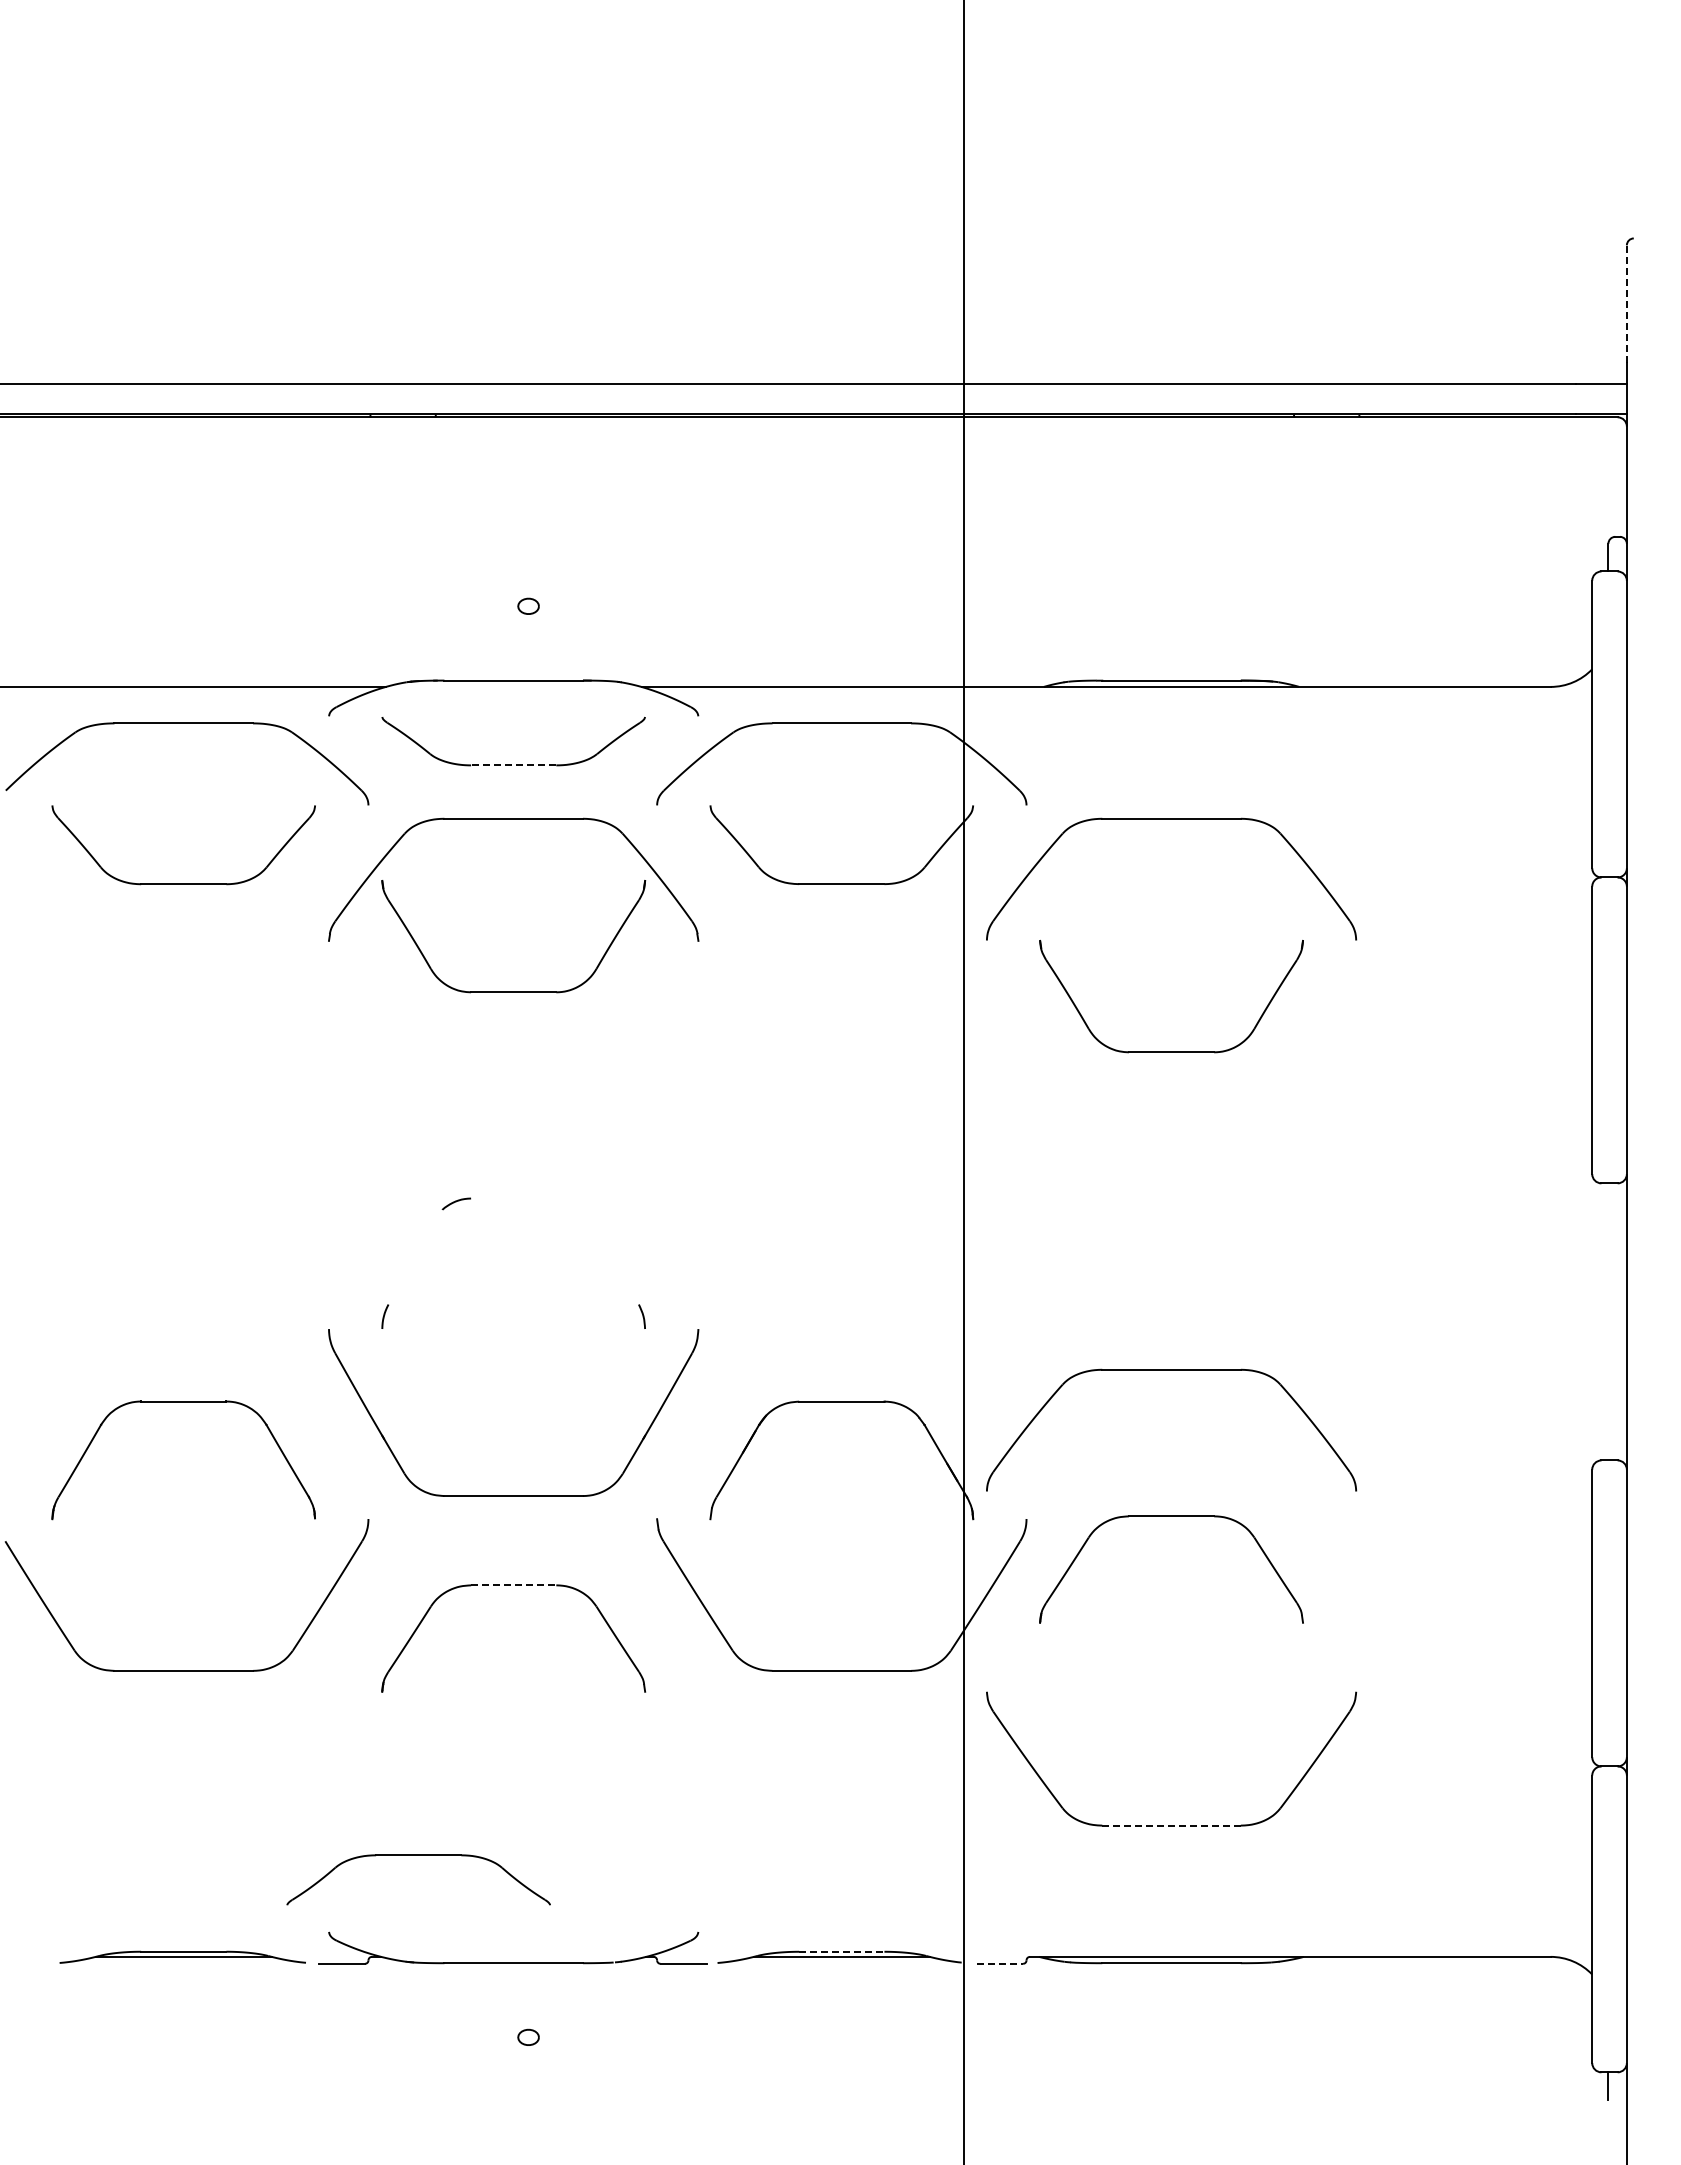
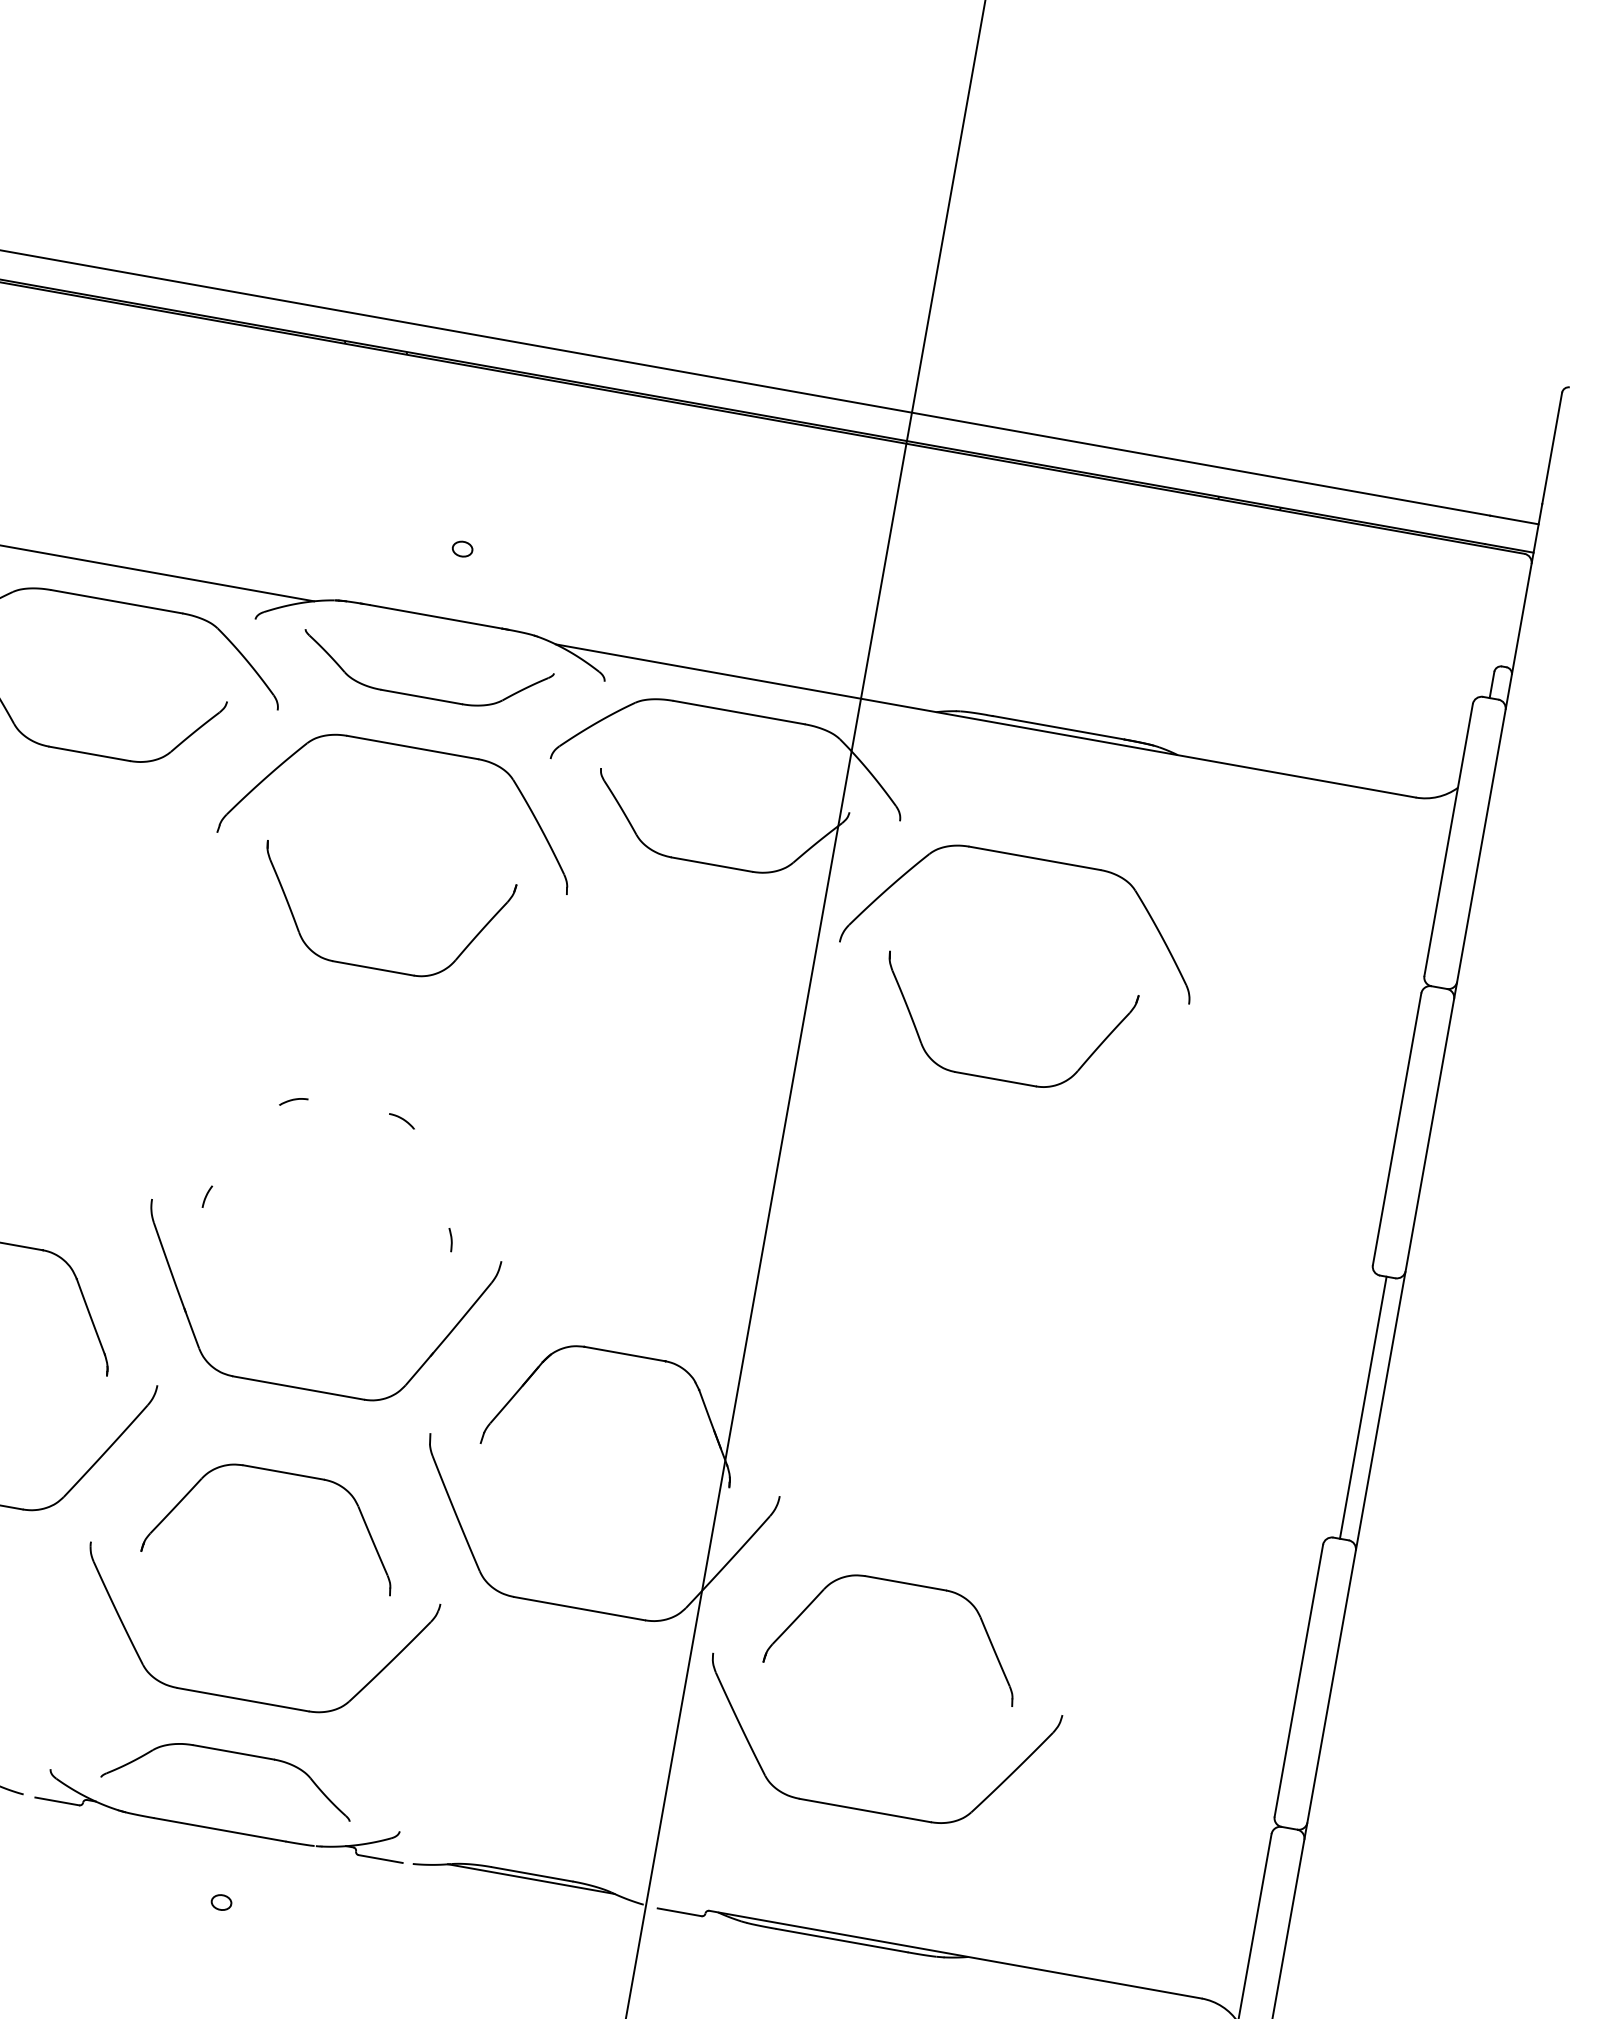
line: (1626, 304) -> (1551, 448), dashed -> solid
line: (513, 765) -> (421, 697), dashed -> solid
part: (513, 991) -> (373, 967), moved
curve: (571, 1202) -> (402, 1120), added
line: (1608, 1321) -> (1363, 1407), added
part: (1171, 1370) -> (941, 1380), removed
part: (1171, 1516) -> (905, 1583), moved
line: (513, 1585) -> (283, 1472), dashed -> solid
part: (513, 1825) -> (242, 1699), added
line: (1172, 1825) -> (866, 1810), dashed -> solid
part: (418, 1855) -> (233, 1752), moved
line: (841, 1951) -> (531, 1873), dashed -> solid
line: (1000, 1963) -> (680, 1912), dashed -> solid

